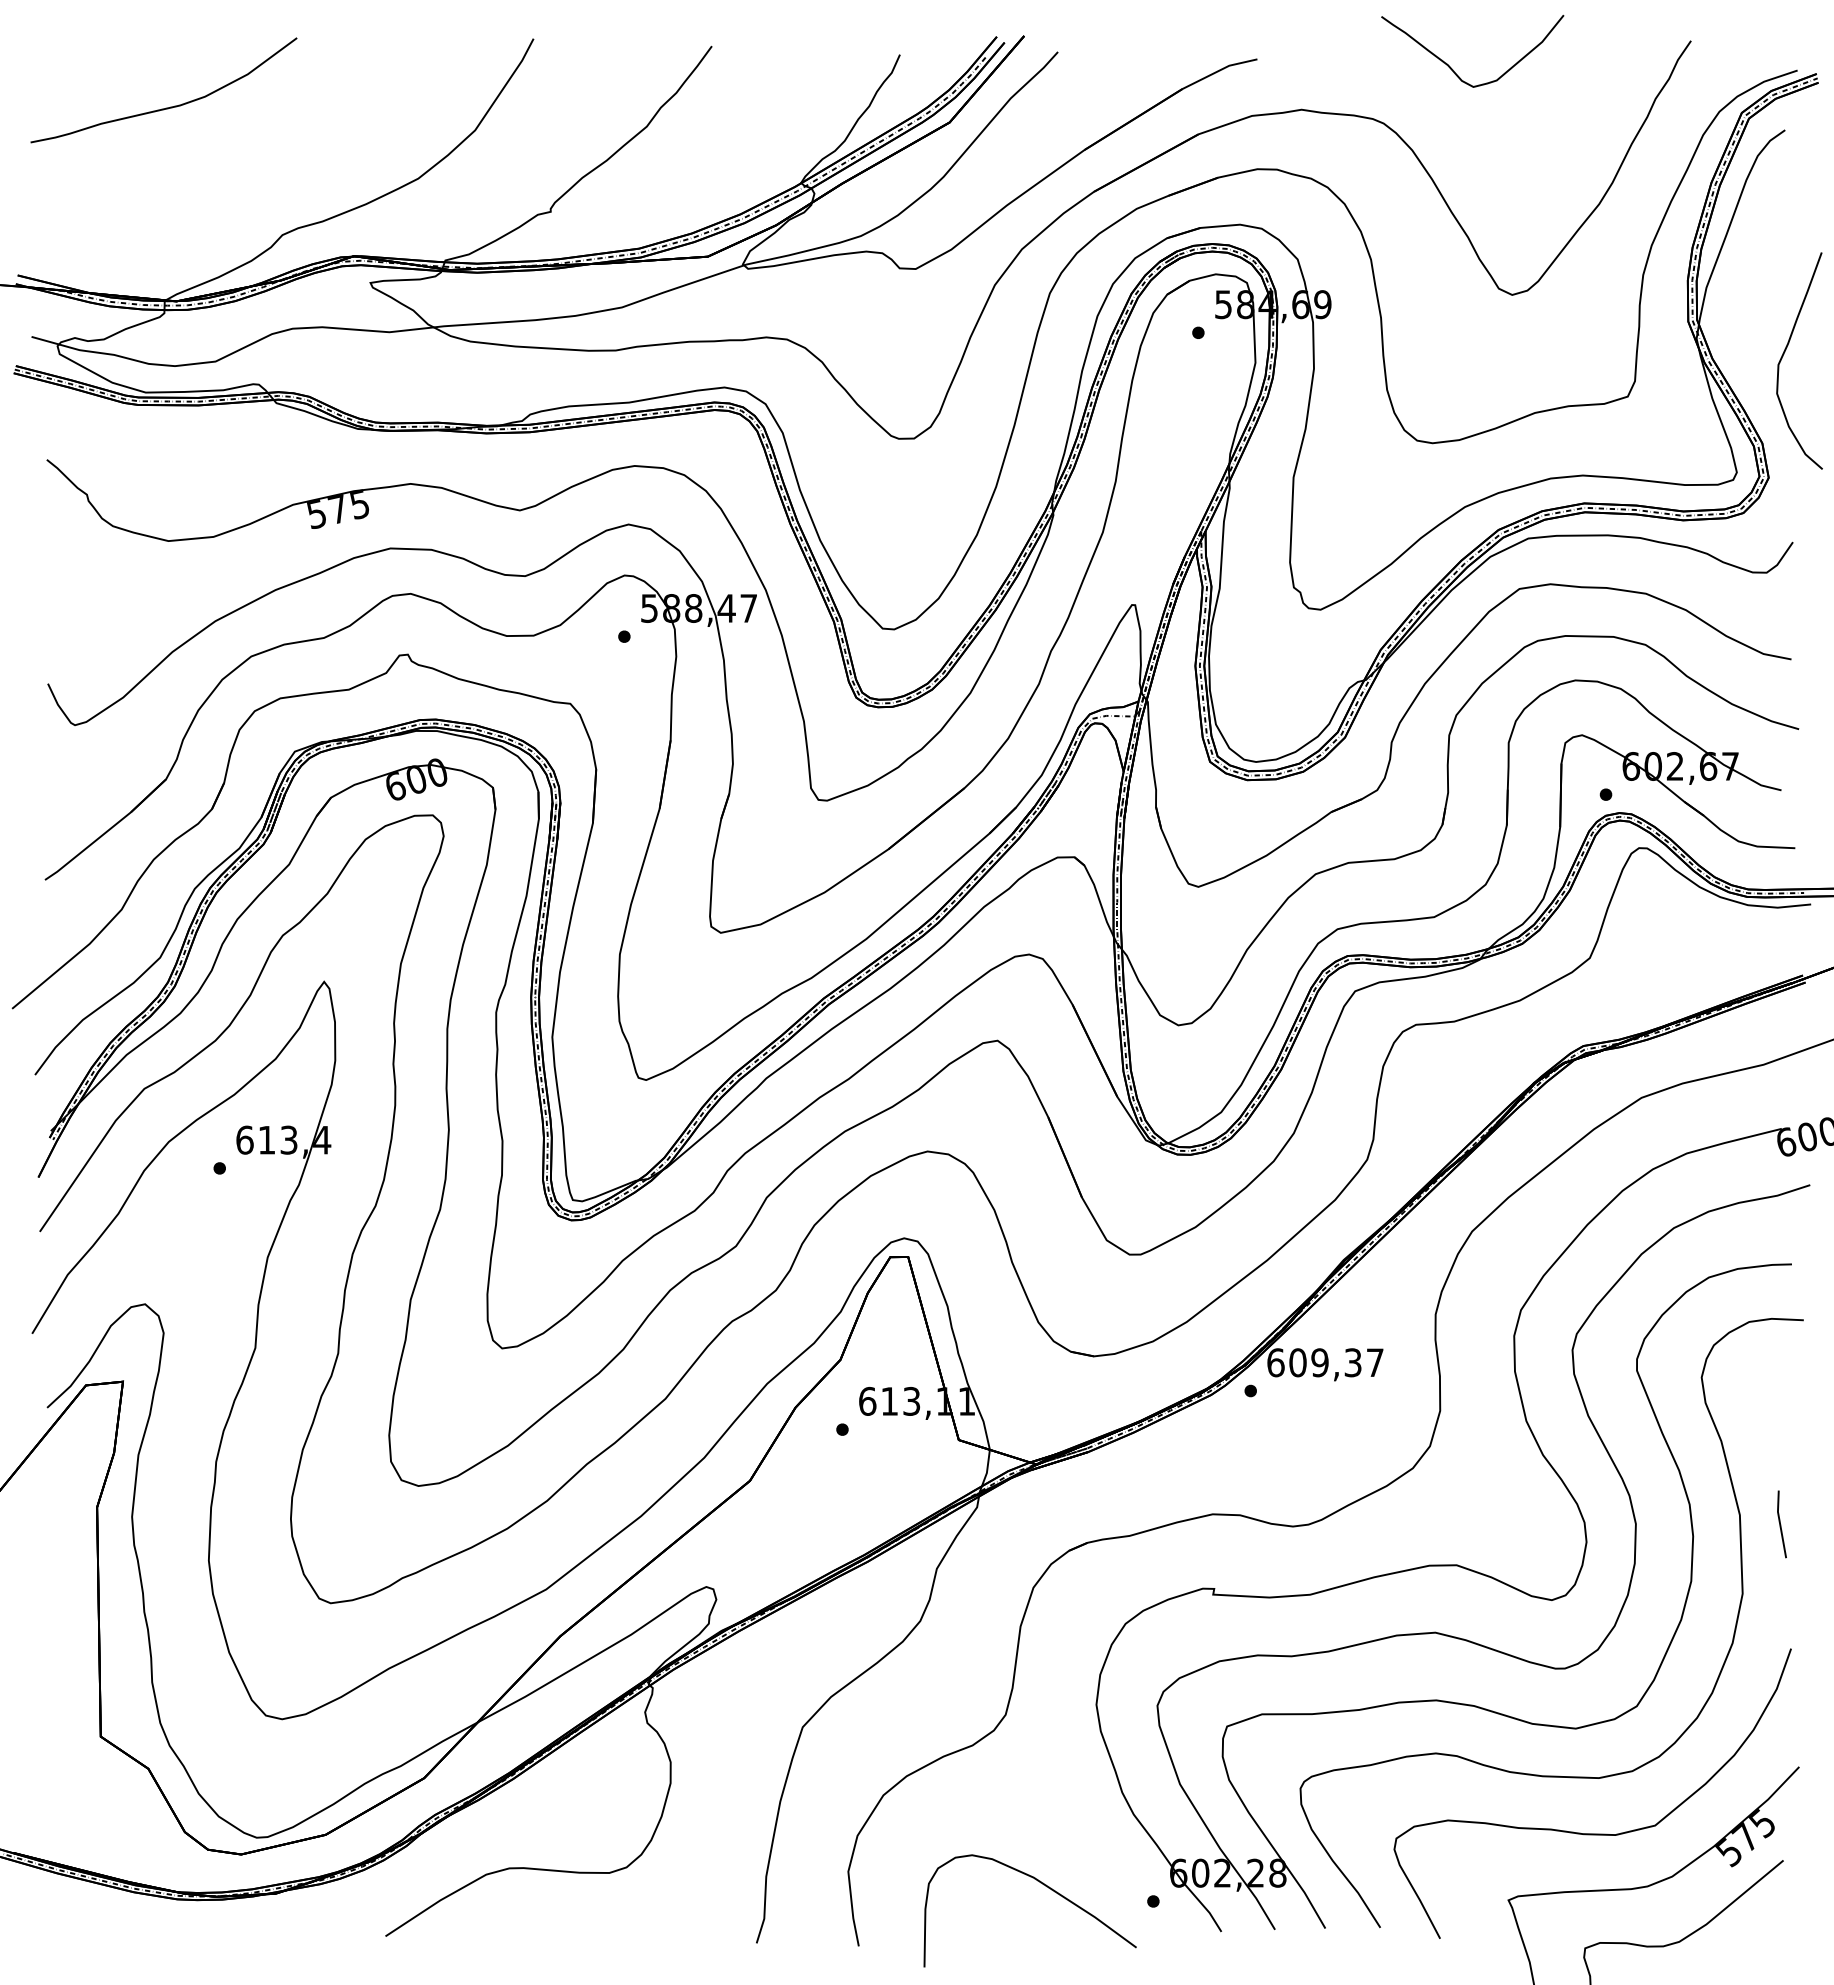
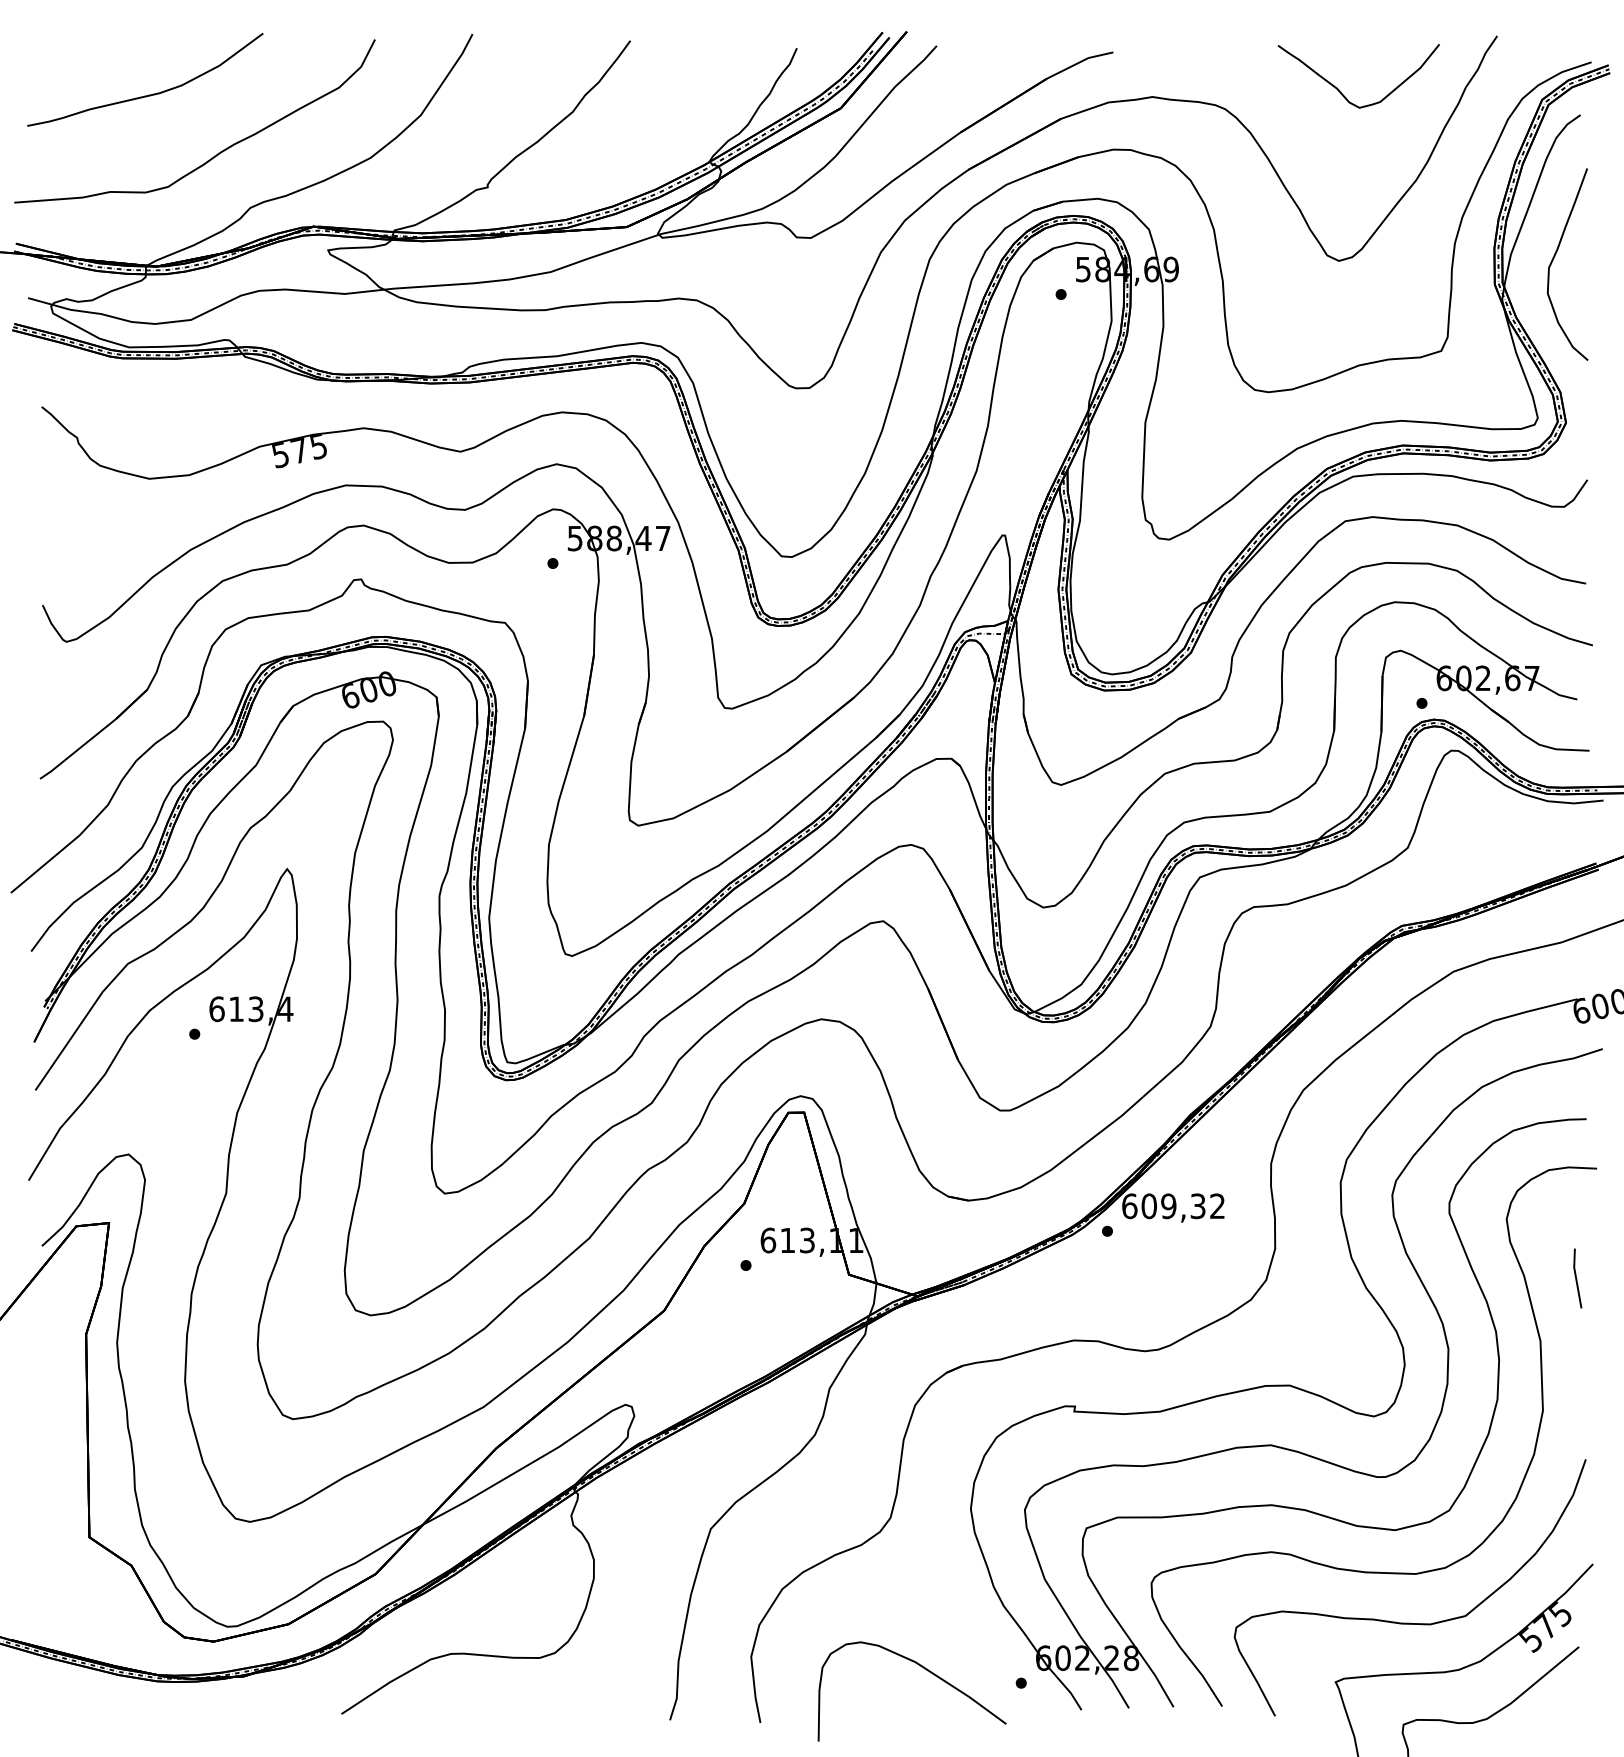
curve: (1453, 69) -> (1341, 92), moved
curve: (245, 173) -> (217, 153), added
curve: (1785, 352) -> (1555, 257), moved
text: (1374, 1362) -> (1217, 1206), 609,37 -> 609,32
line: (1781, 1524) -> (1577, 1278), moved

